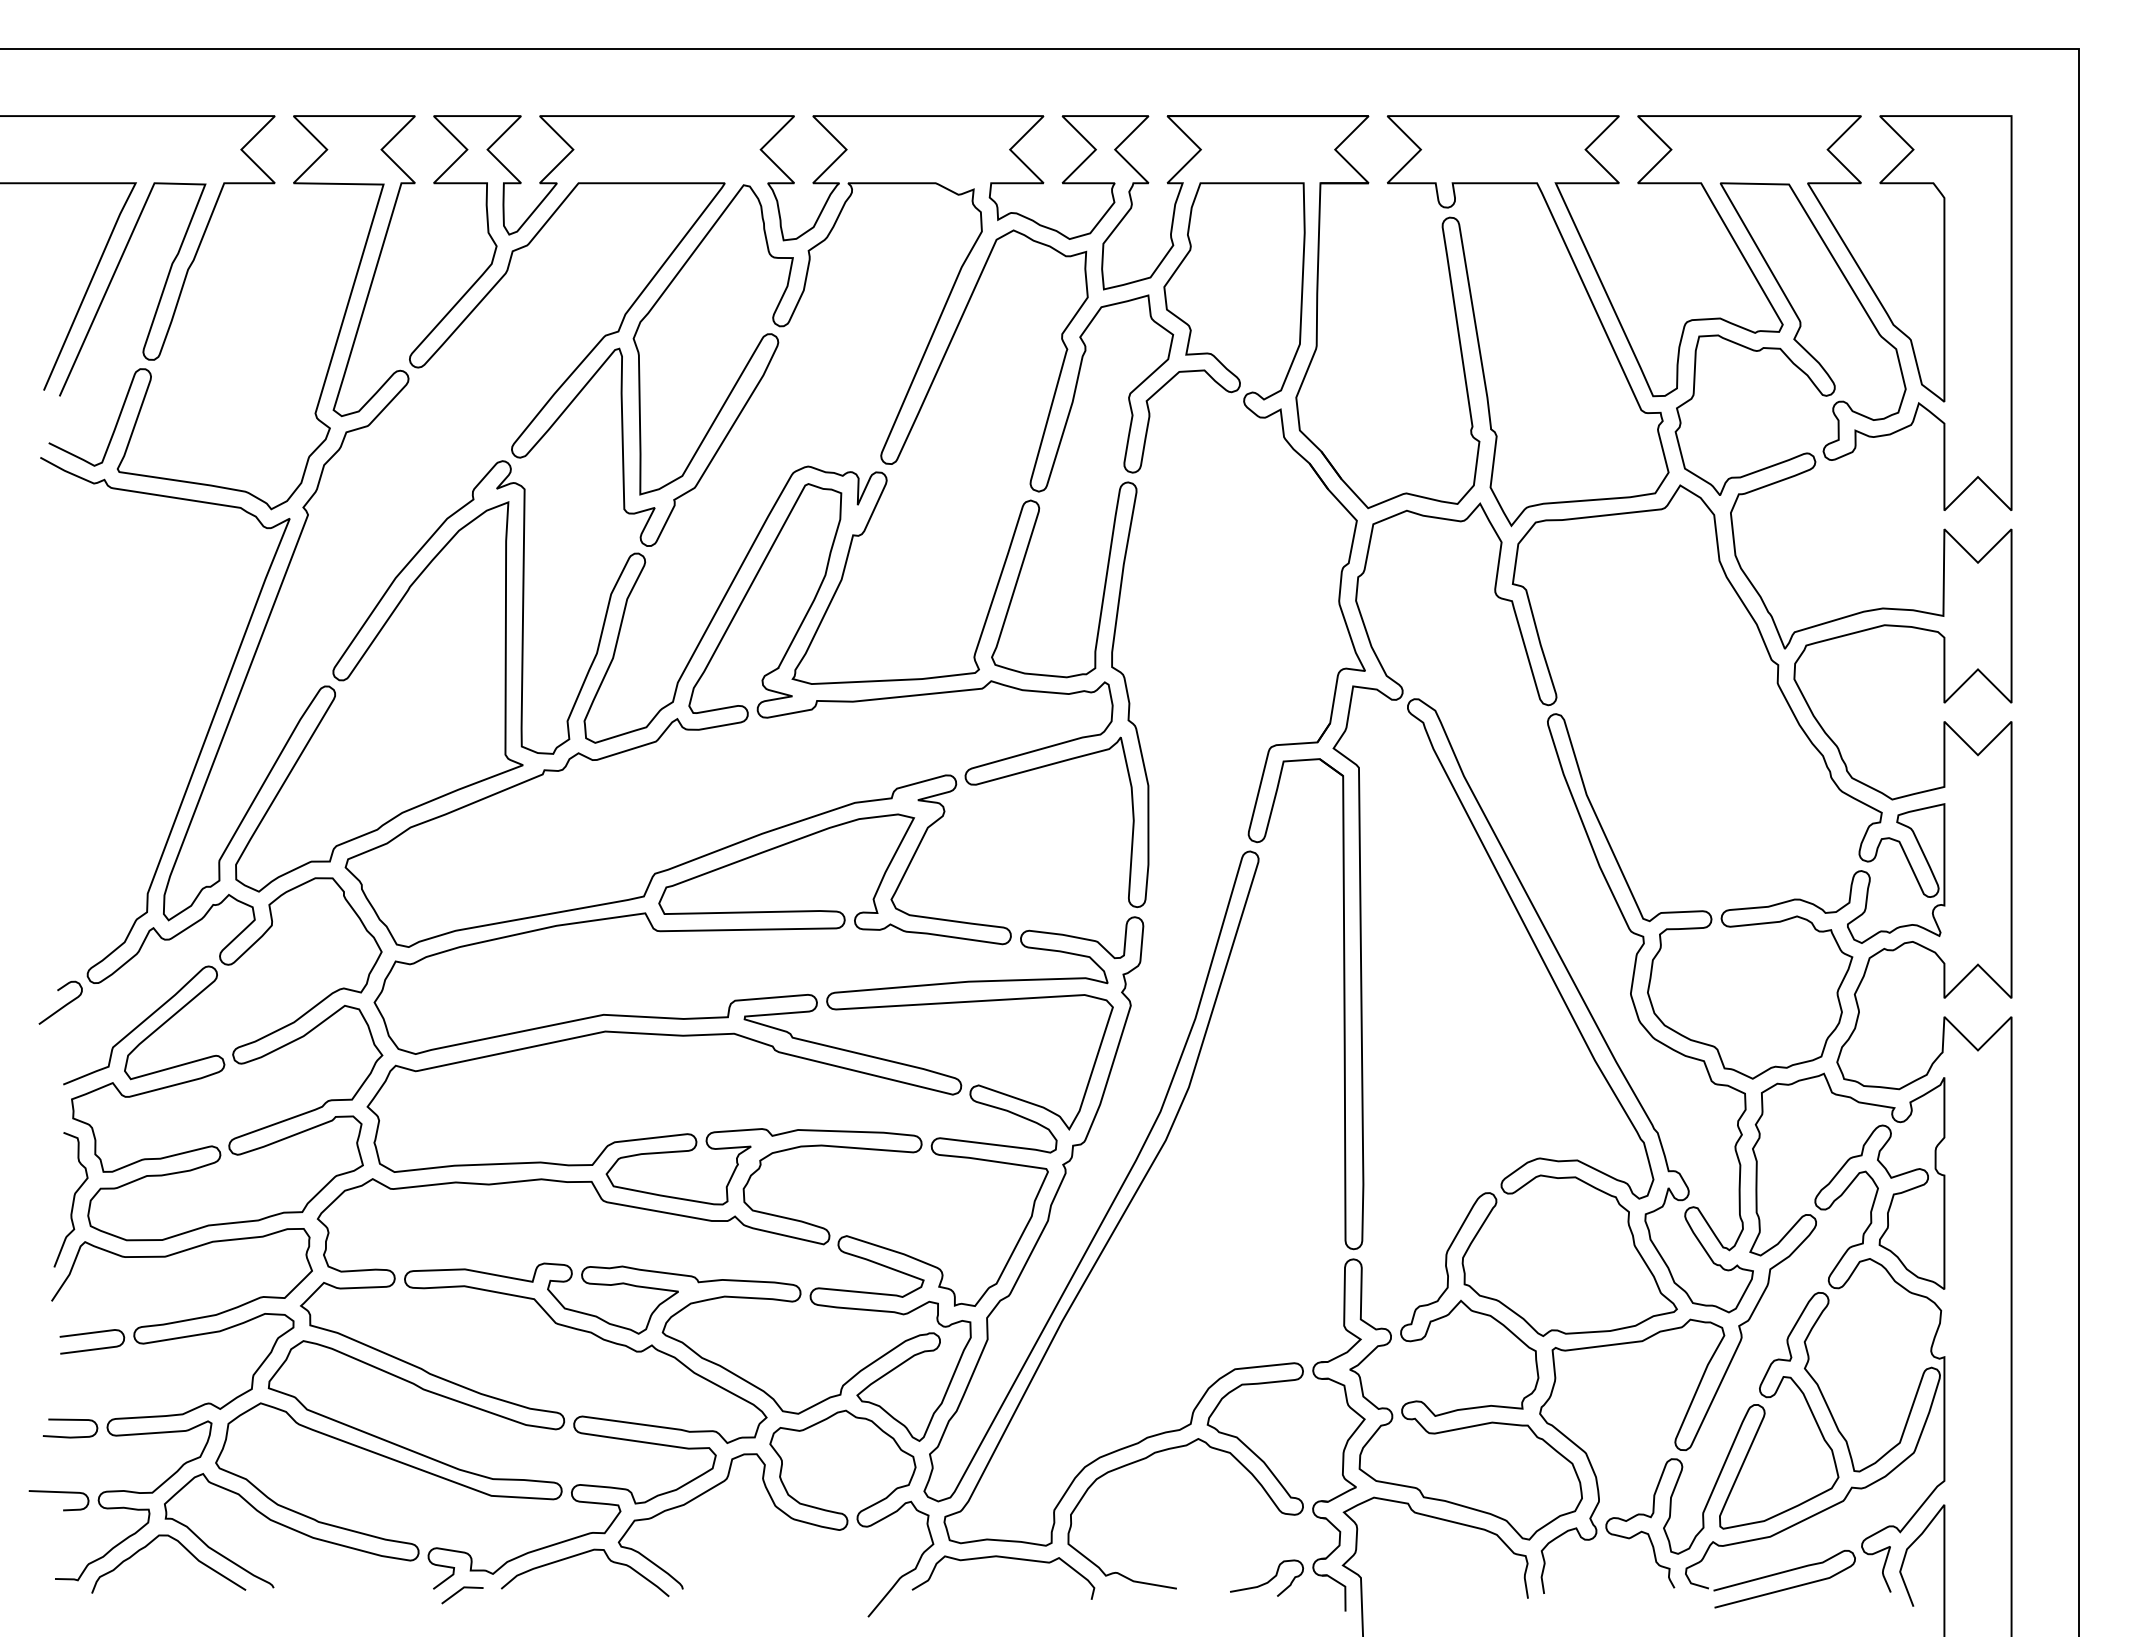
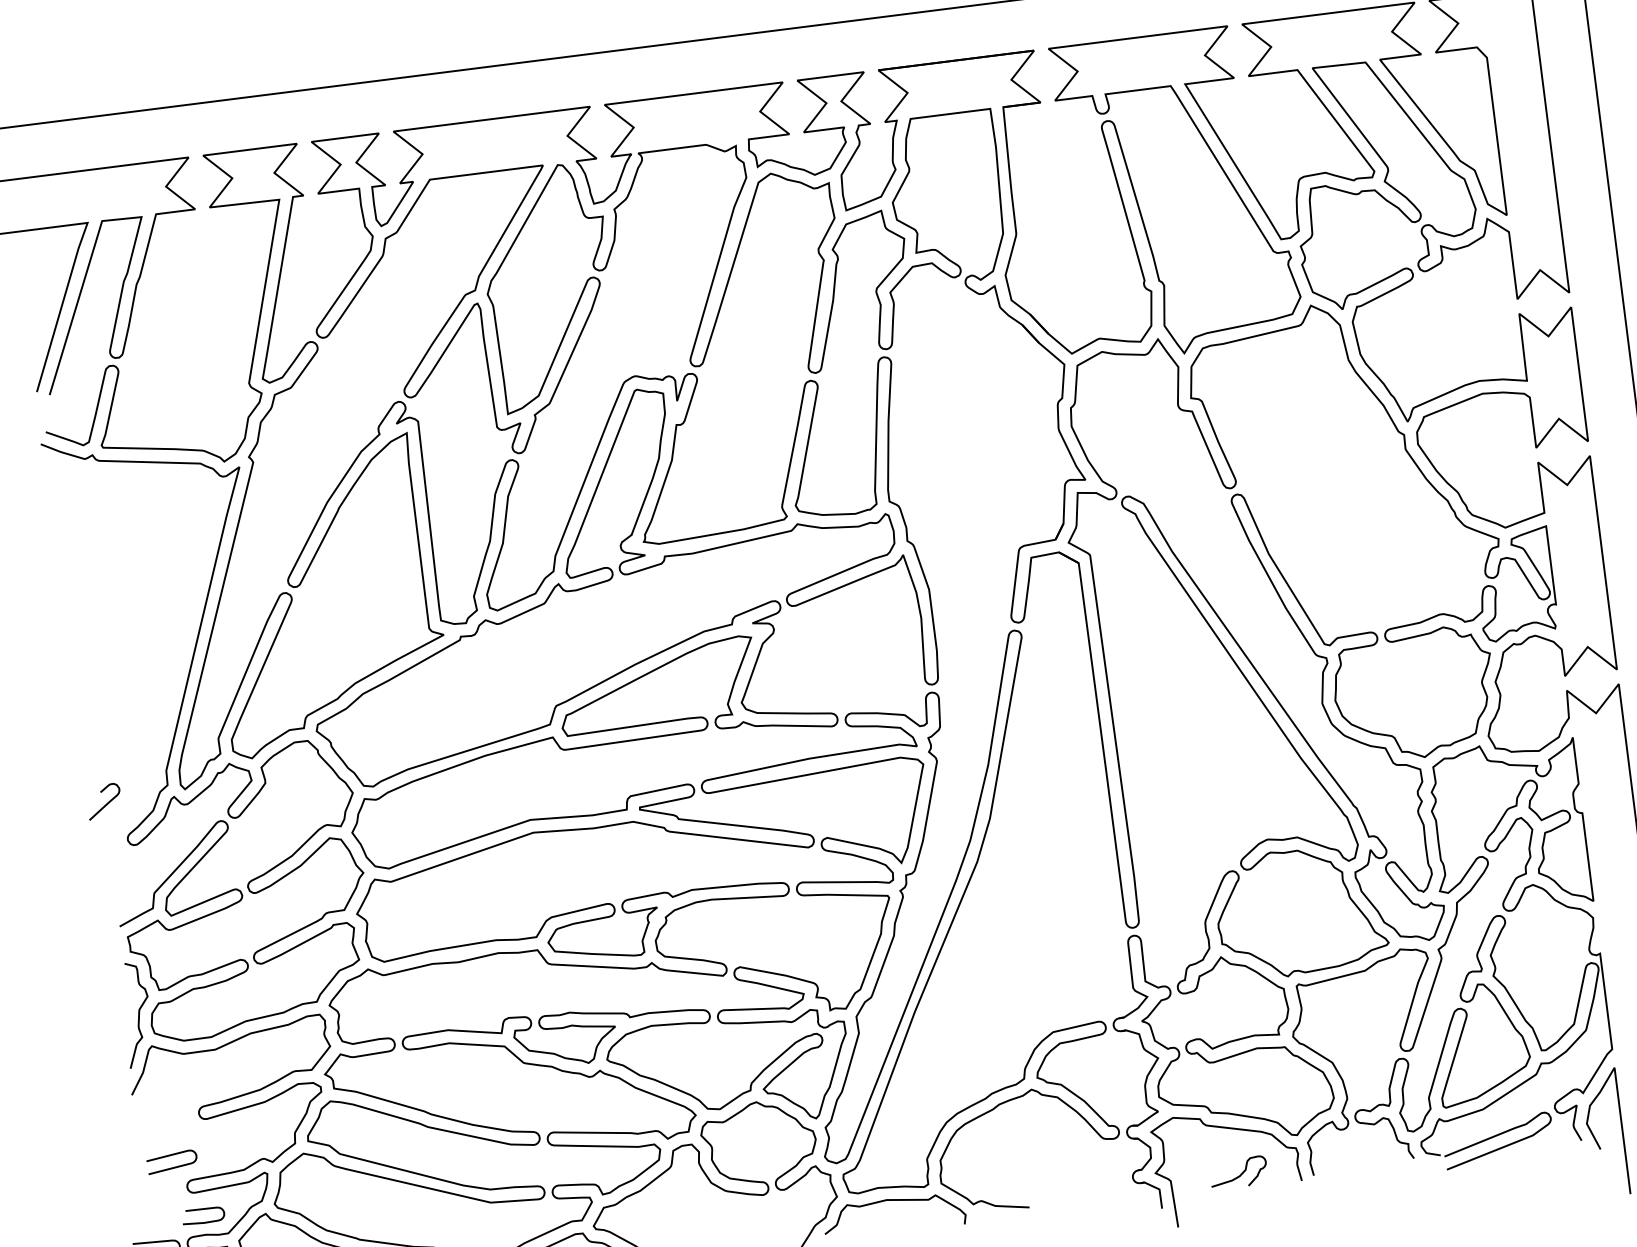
curve: (63, 1005) -> (106, 803), moved
curve: (92, 1348) -> (173, 1167), moved
curve: (70, 1420) -> (202, 1209), moved
curve: (1269, 1579) -> (1240, 1173), moved

